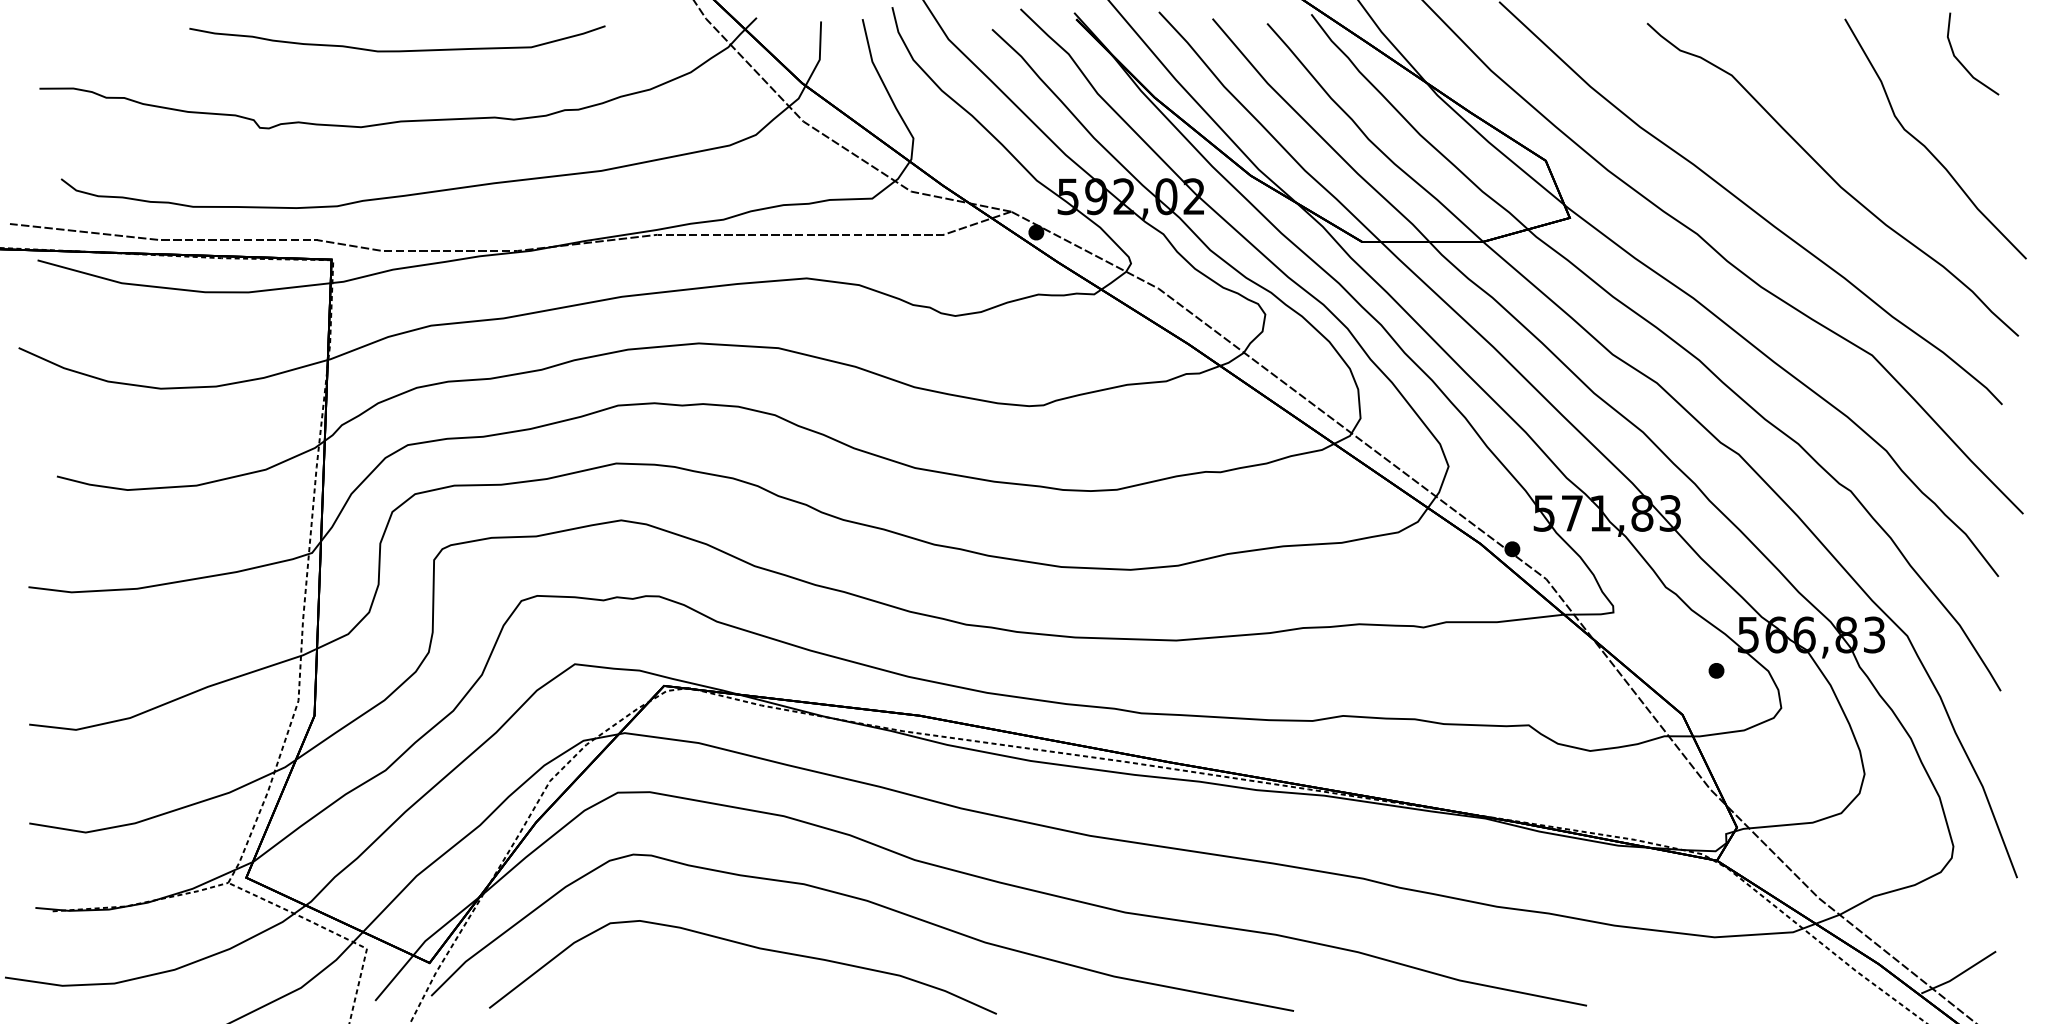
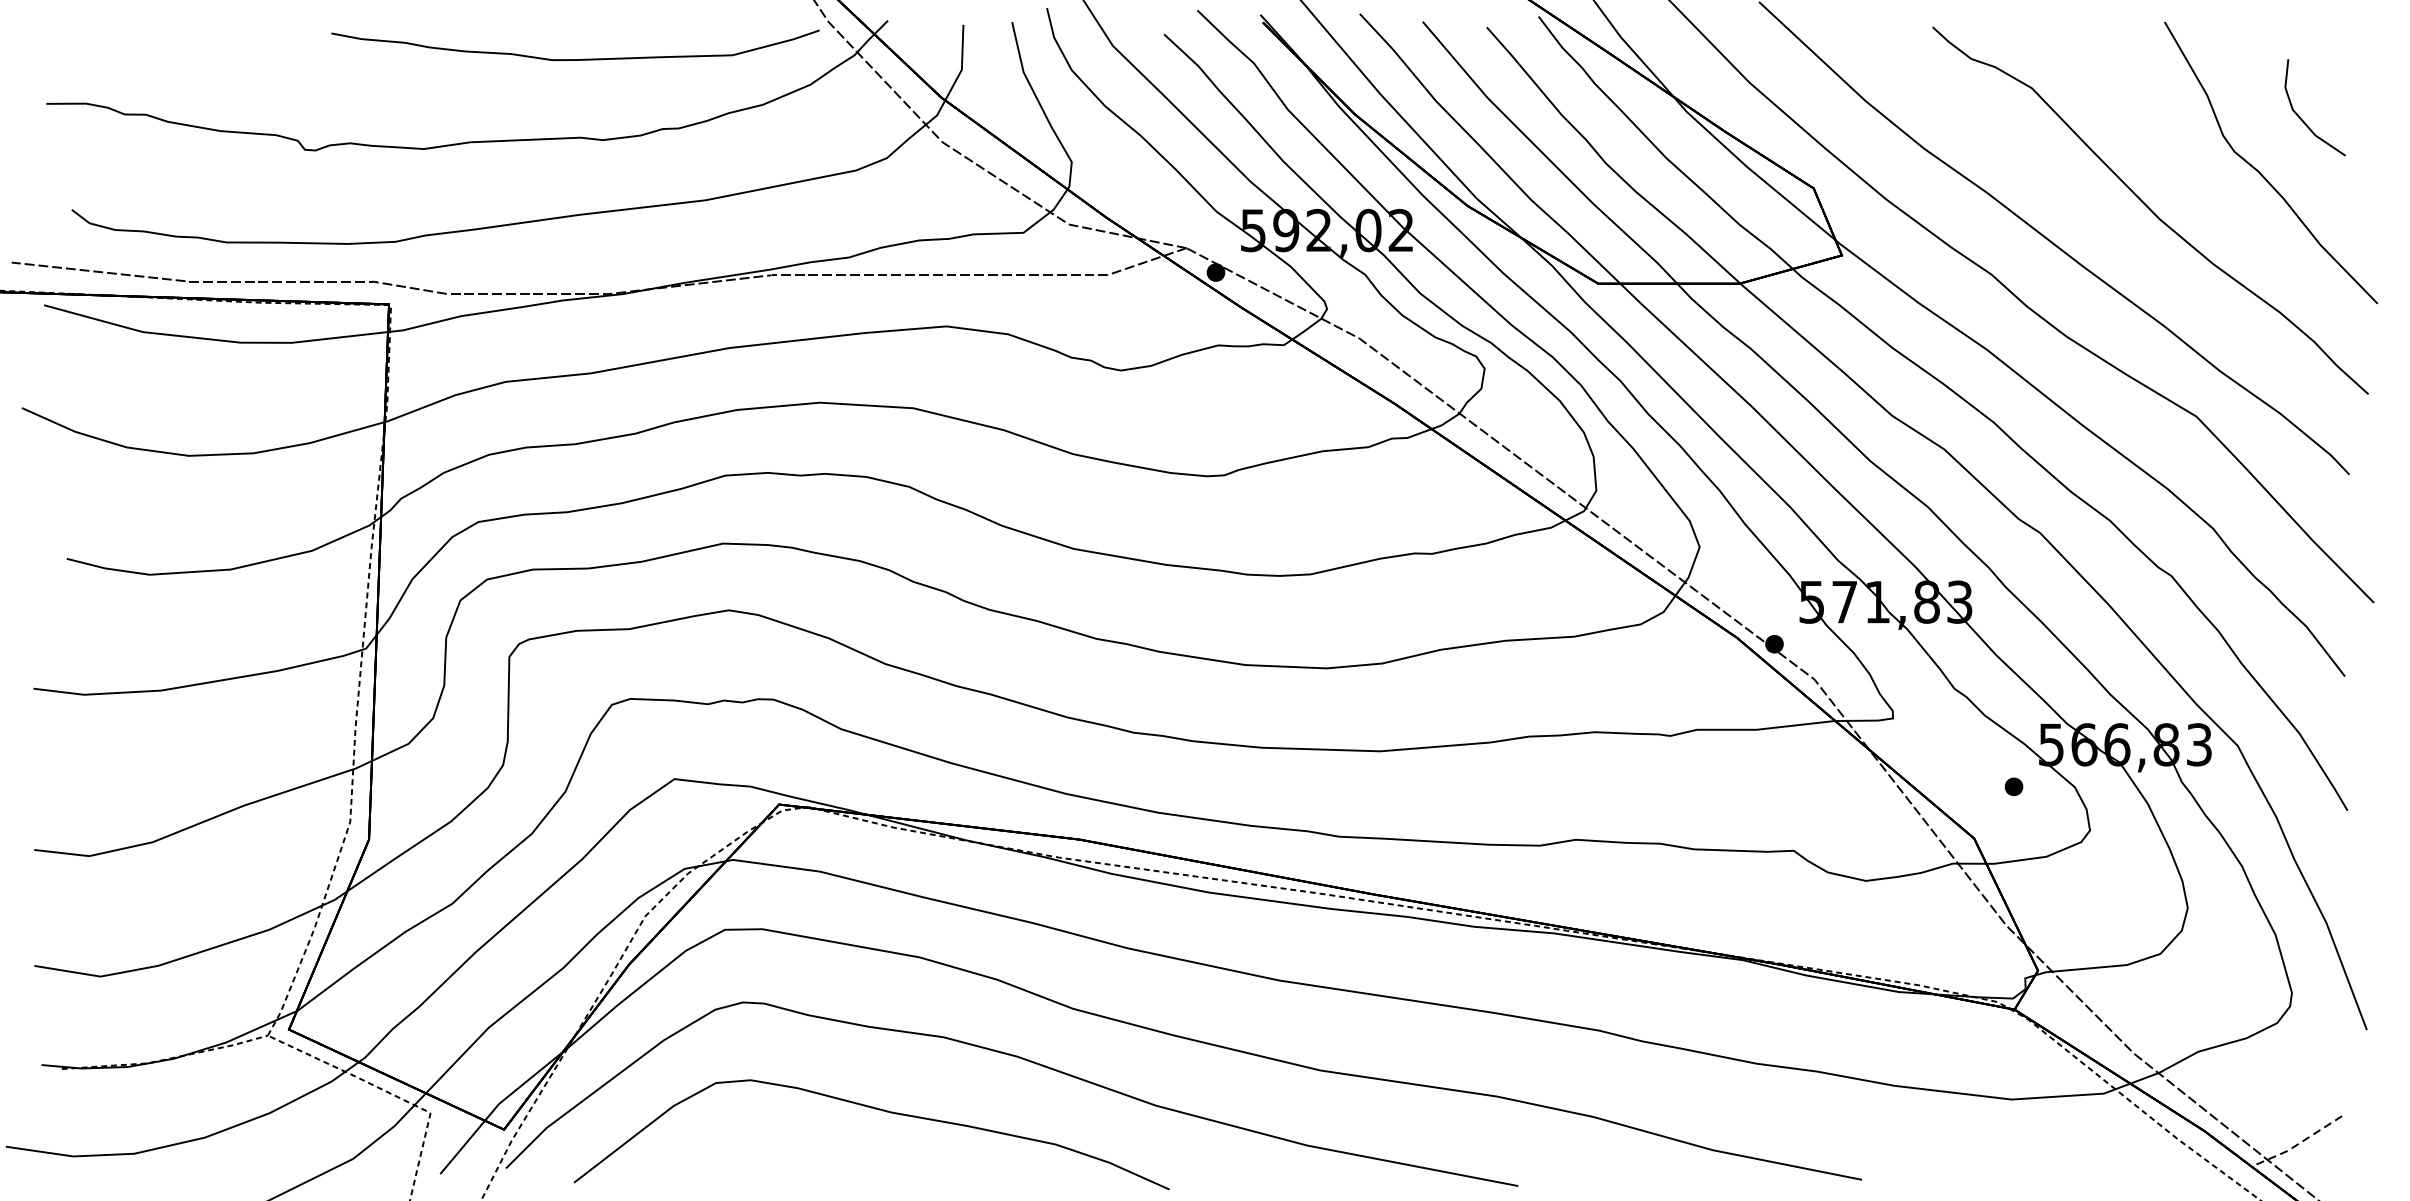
curve: (397, 50) -> (575, 59), moved
line: (1962, 63) -> (2302, 118), moved
line: (1959, 974) -> (2299, 1143), solid -> dashed

